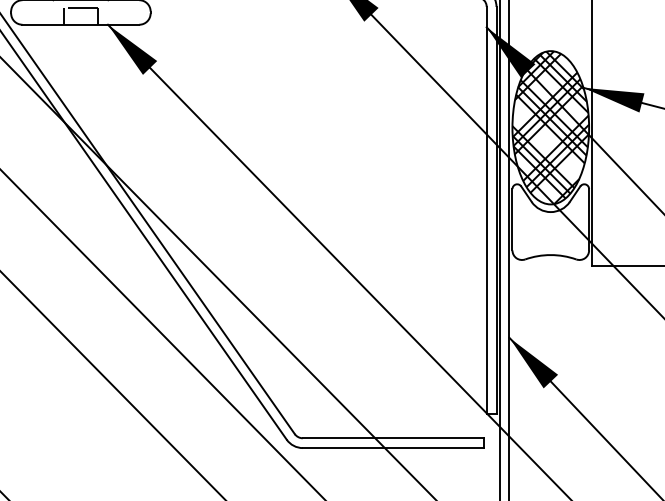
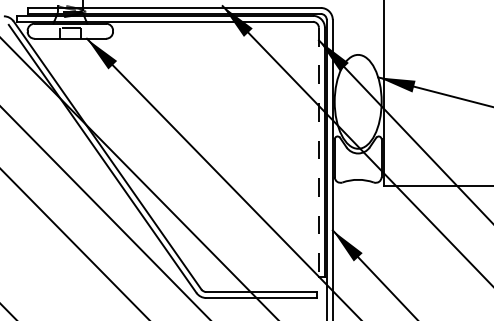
hatch: (549, 127) -> (357, 101), removed
line: (485, 210) -> (318, 152), solid -> dashed

